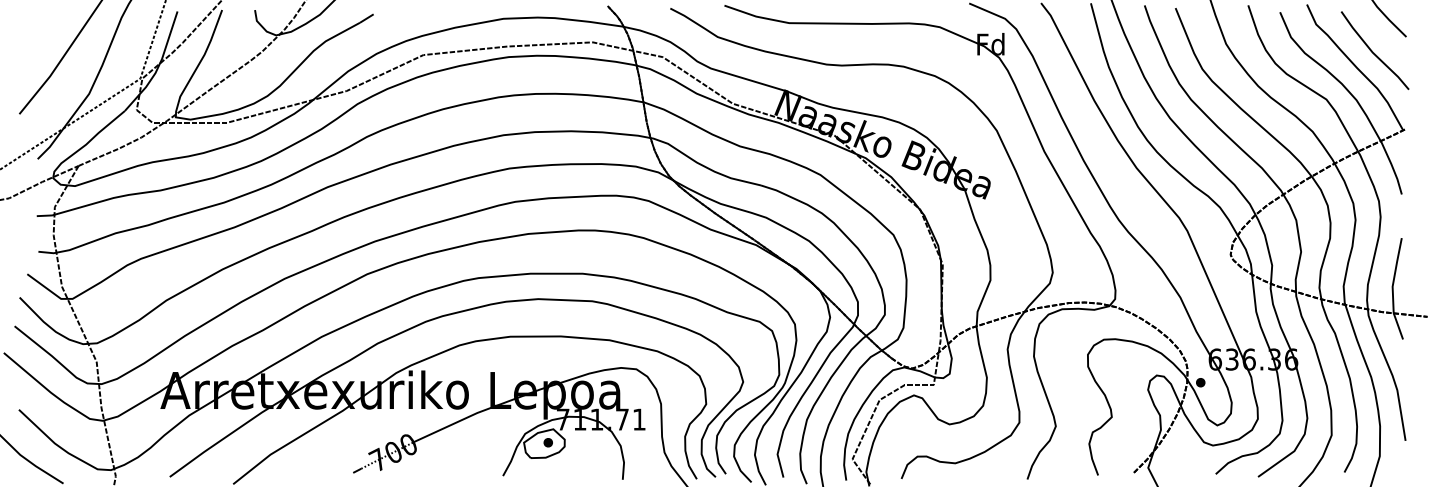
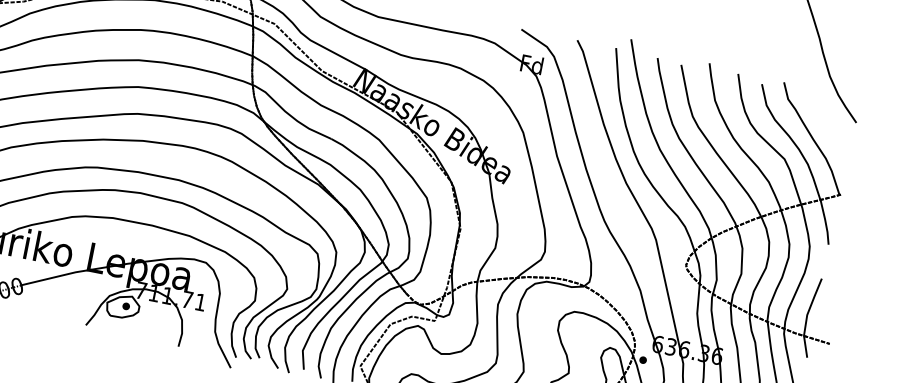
line: (1373, 51) -> (828, 129), removed

